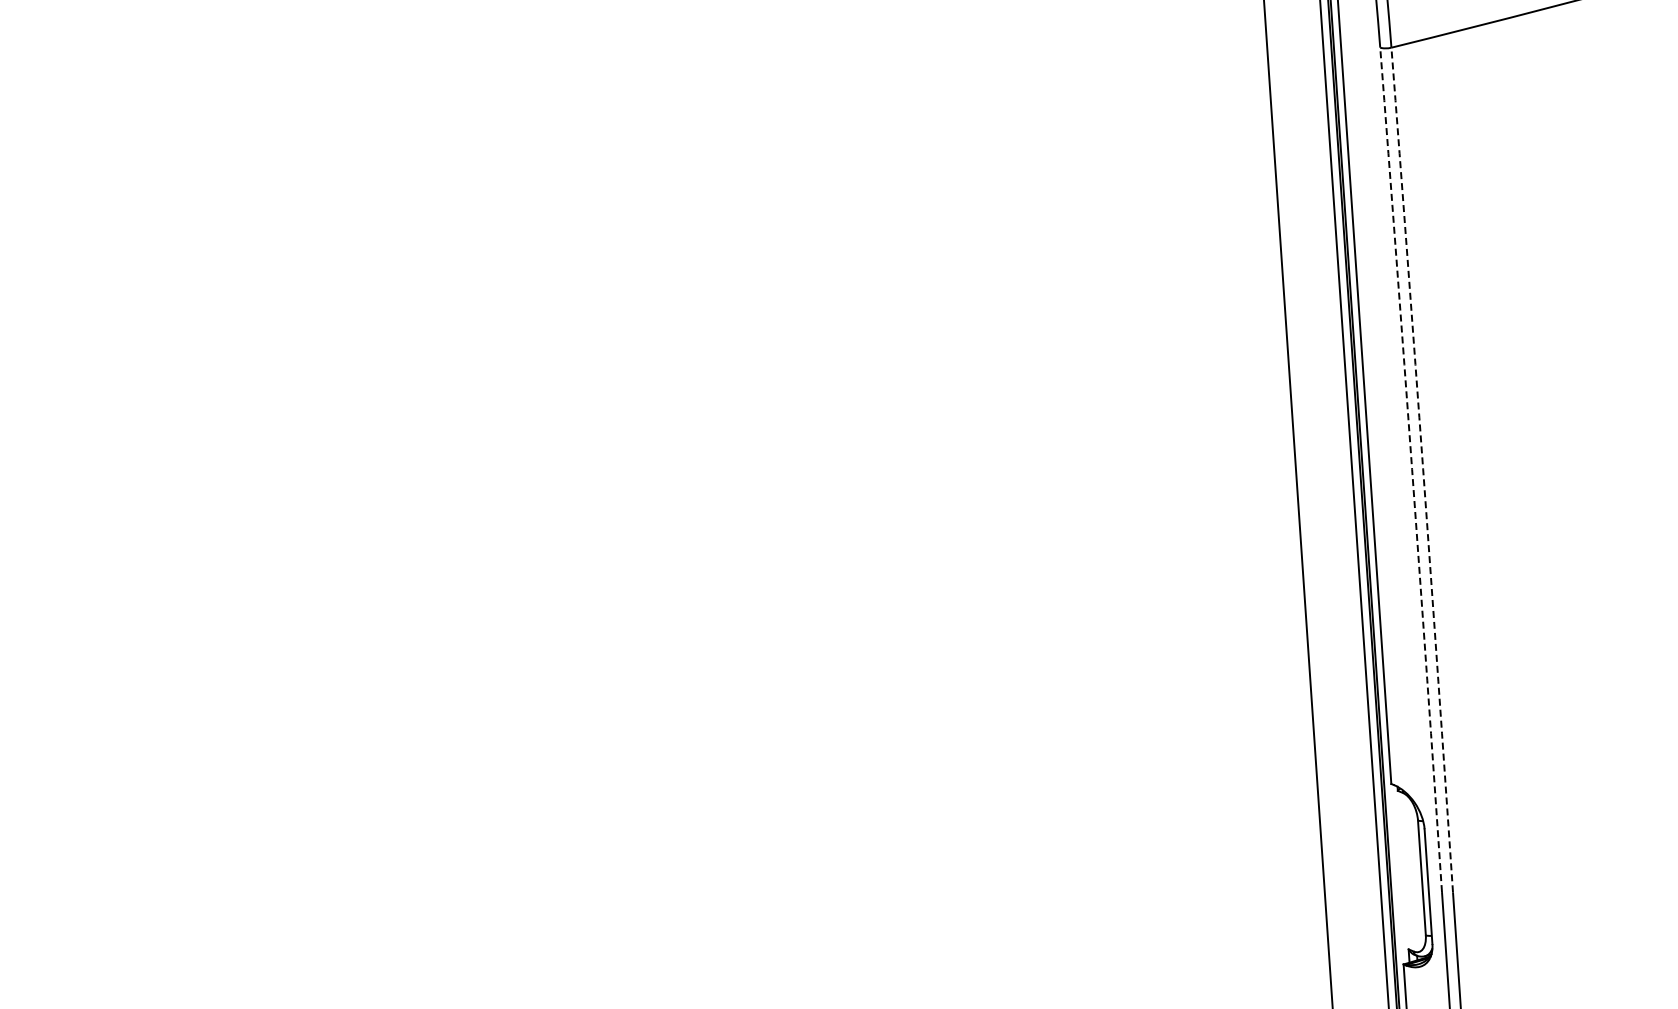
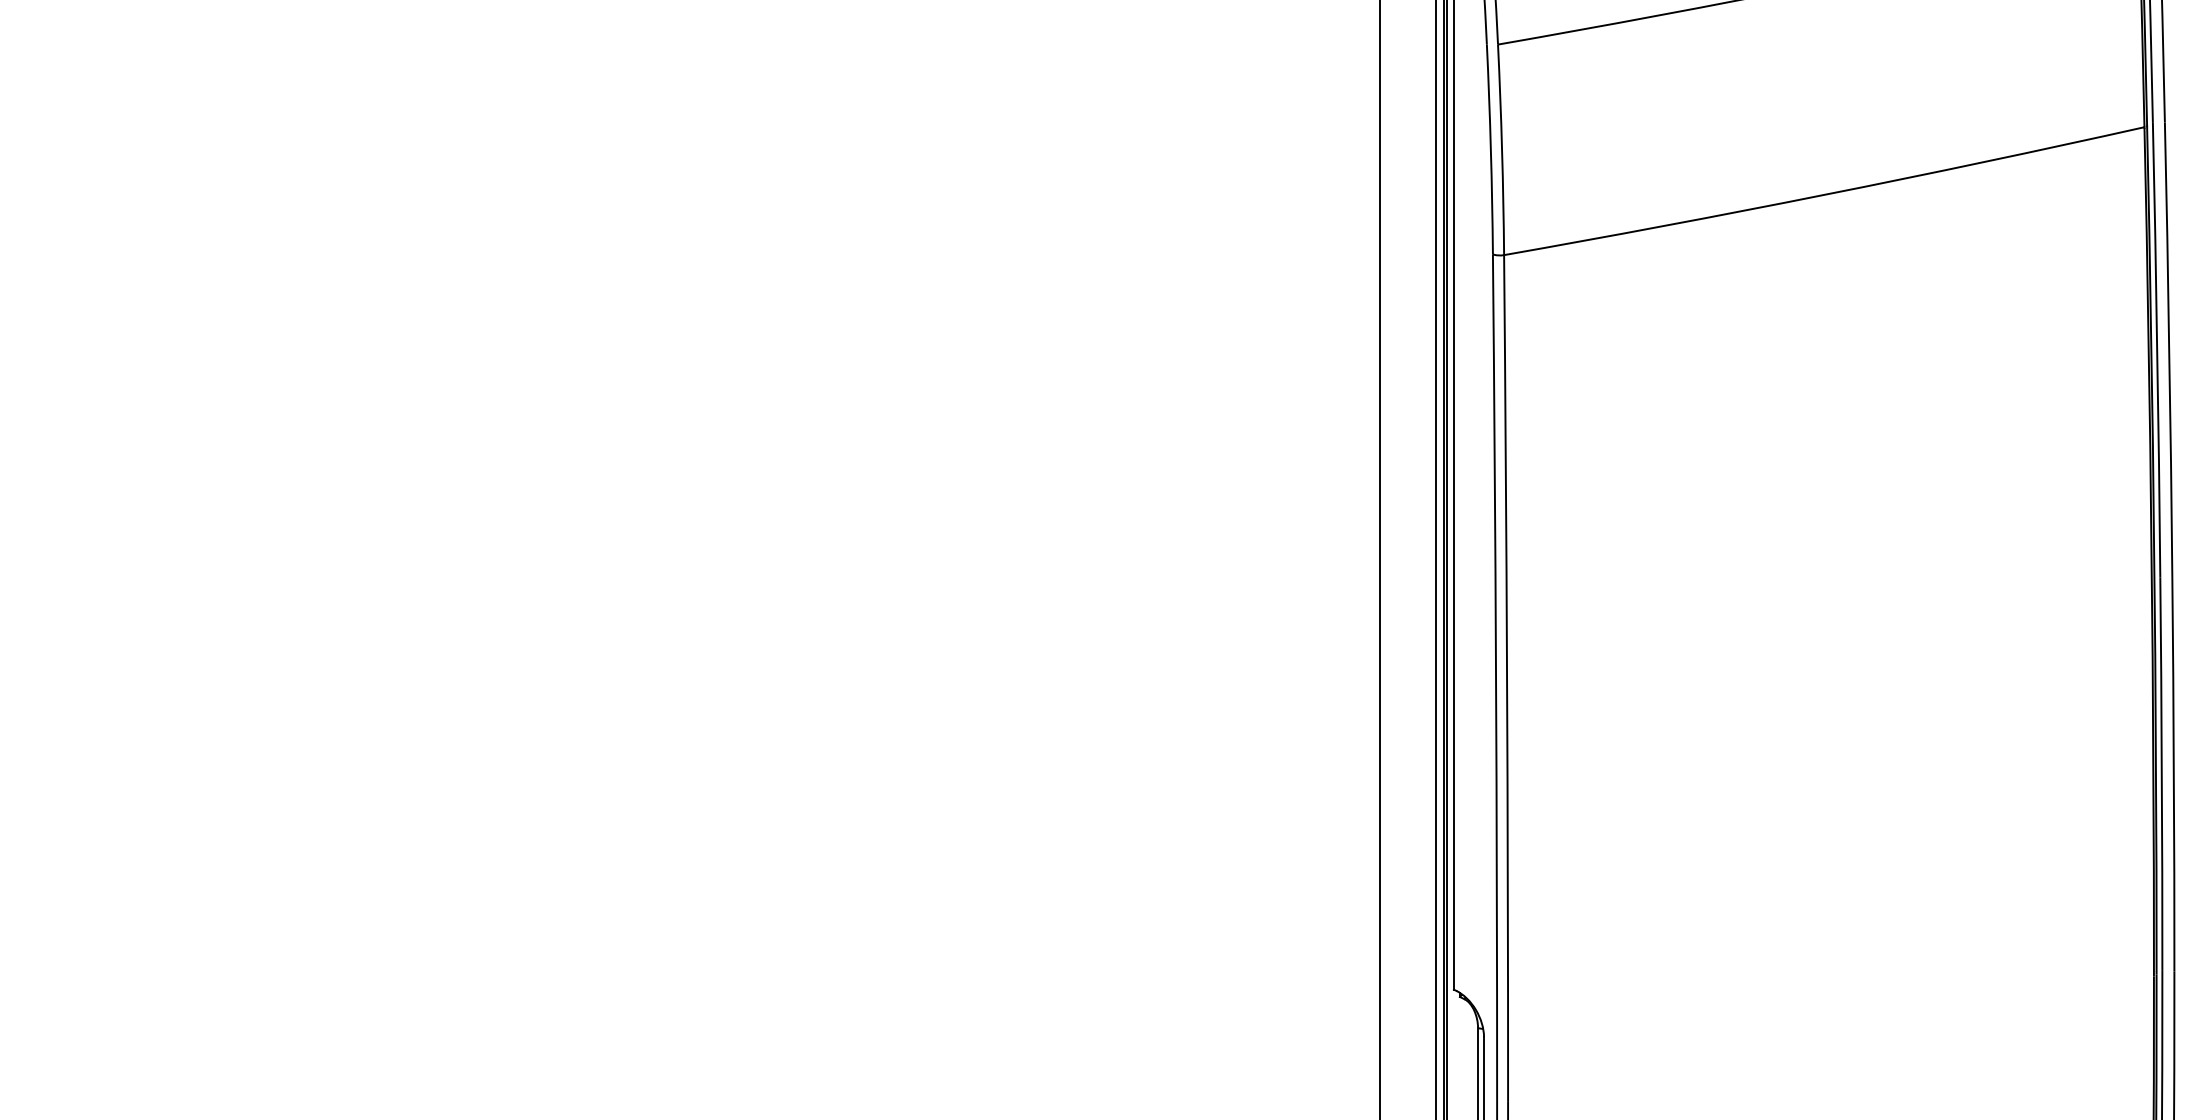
arc: (1412, 469) -> (1496, 677), dashed -> solid
arc: (1423, 469) -> (1507, 678), dashed -> solid

